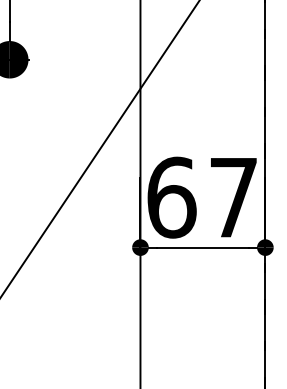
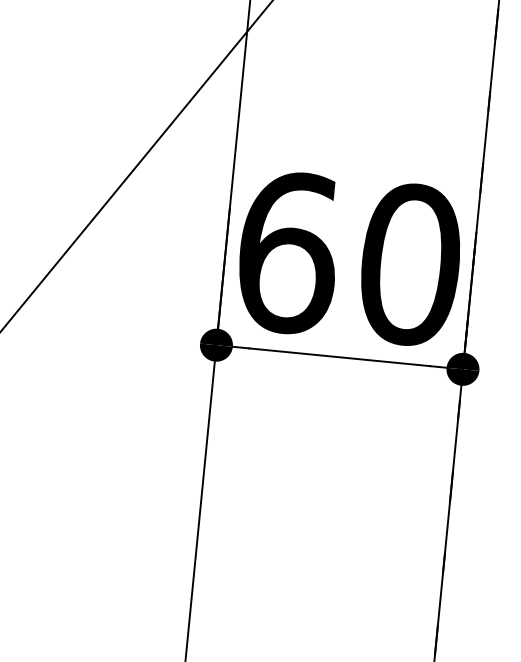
text: (233, 197) -> (409, 264), 67 -> 60

